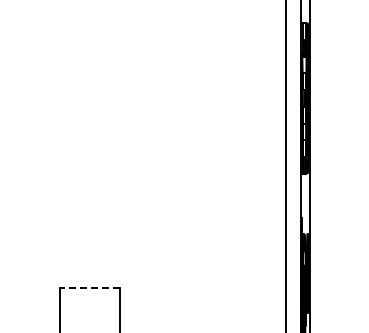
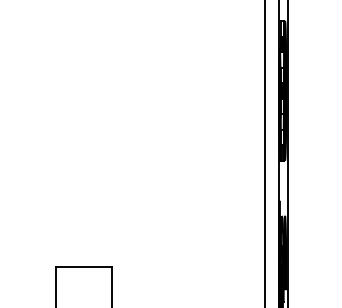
line: (89, 288) -> (82, 267), dashed -> solid

